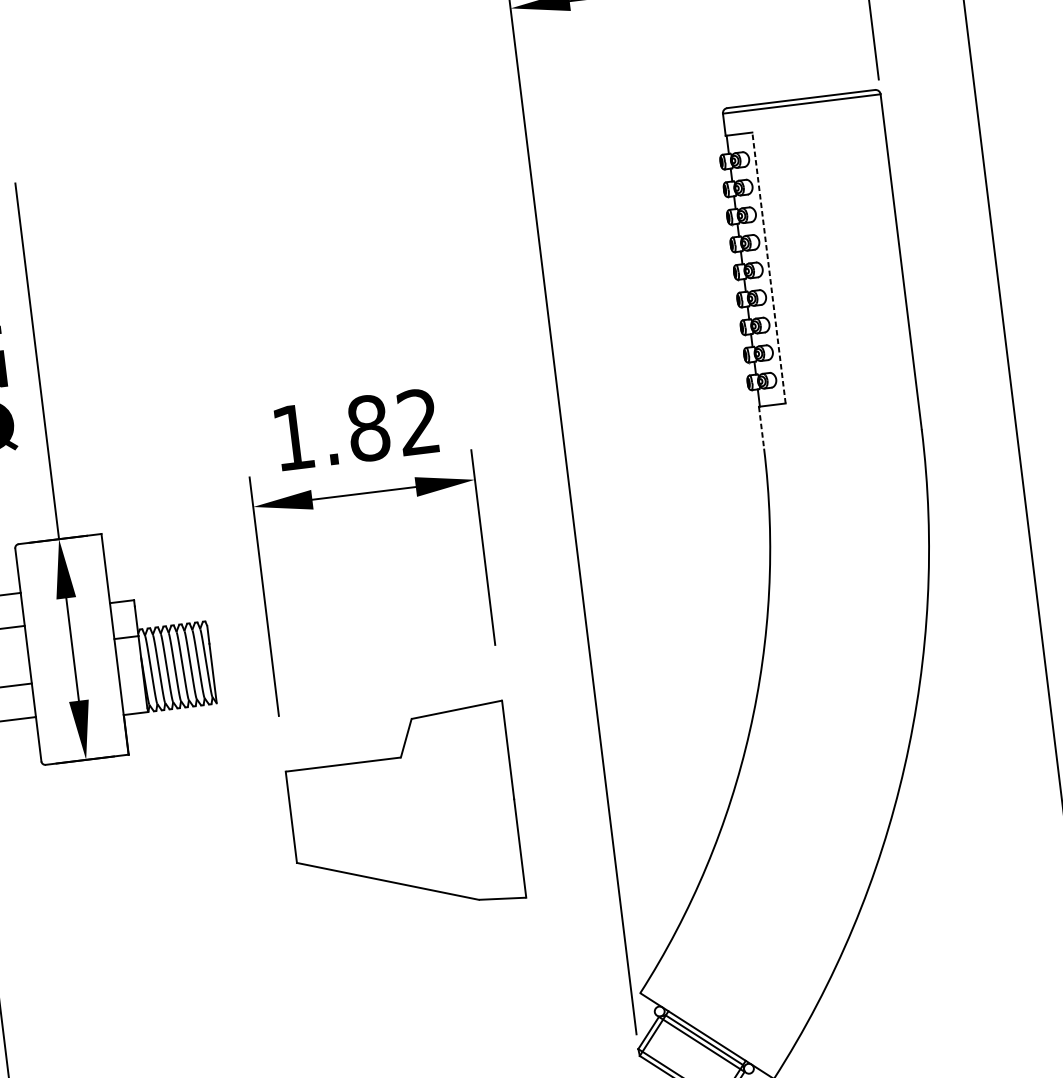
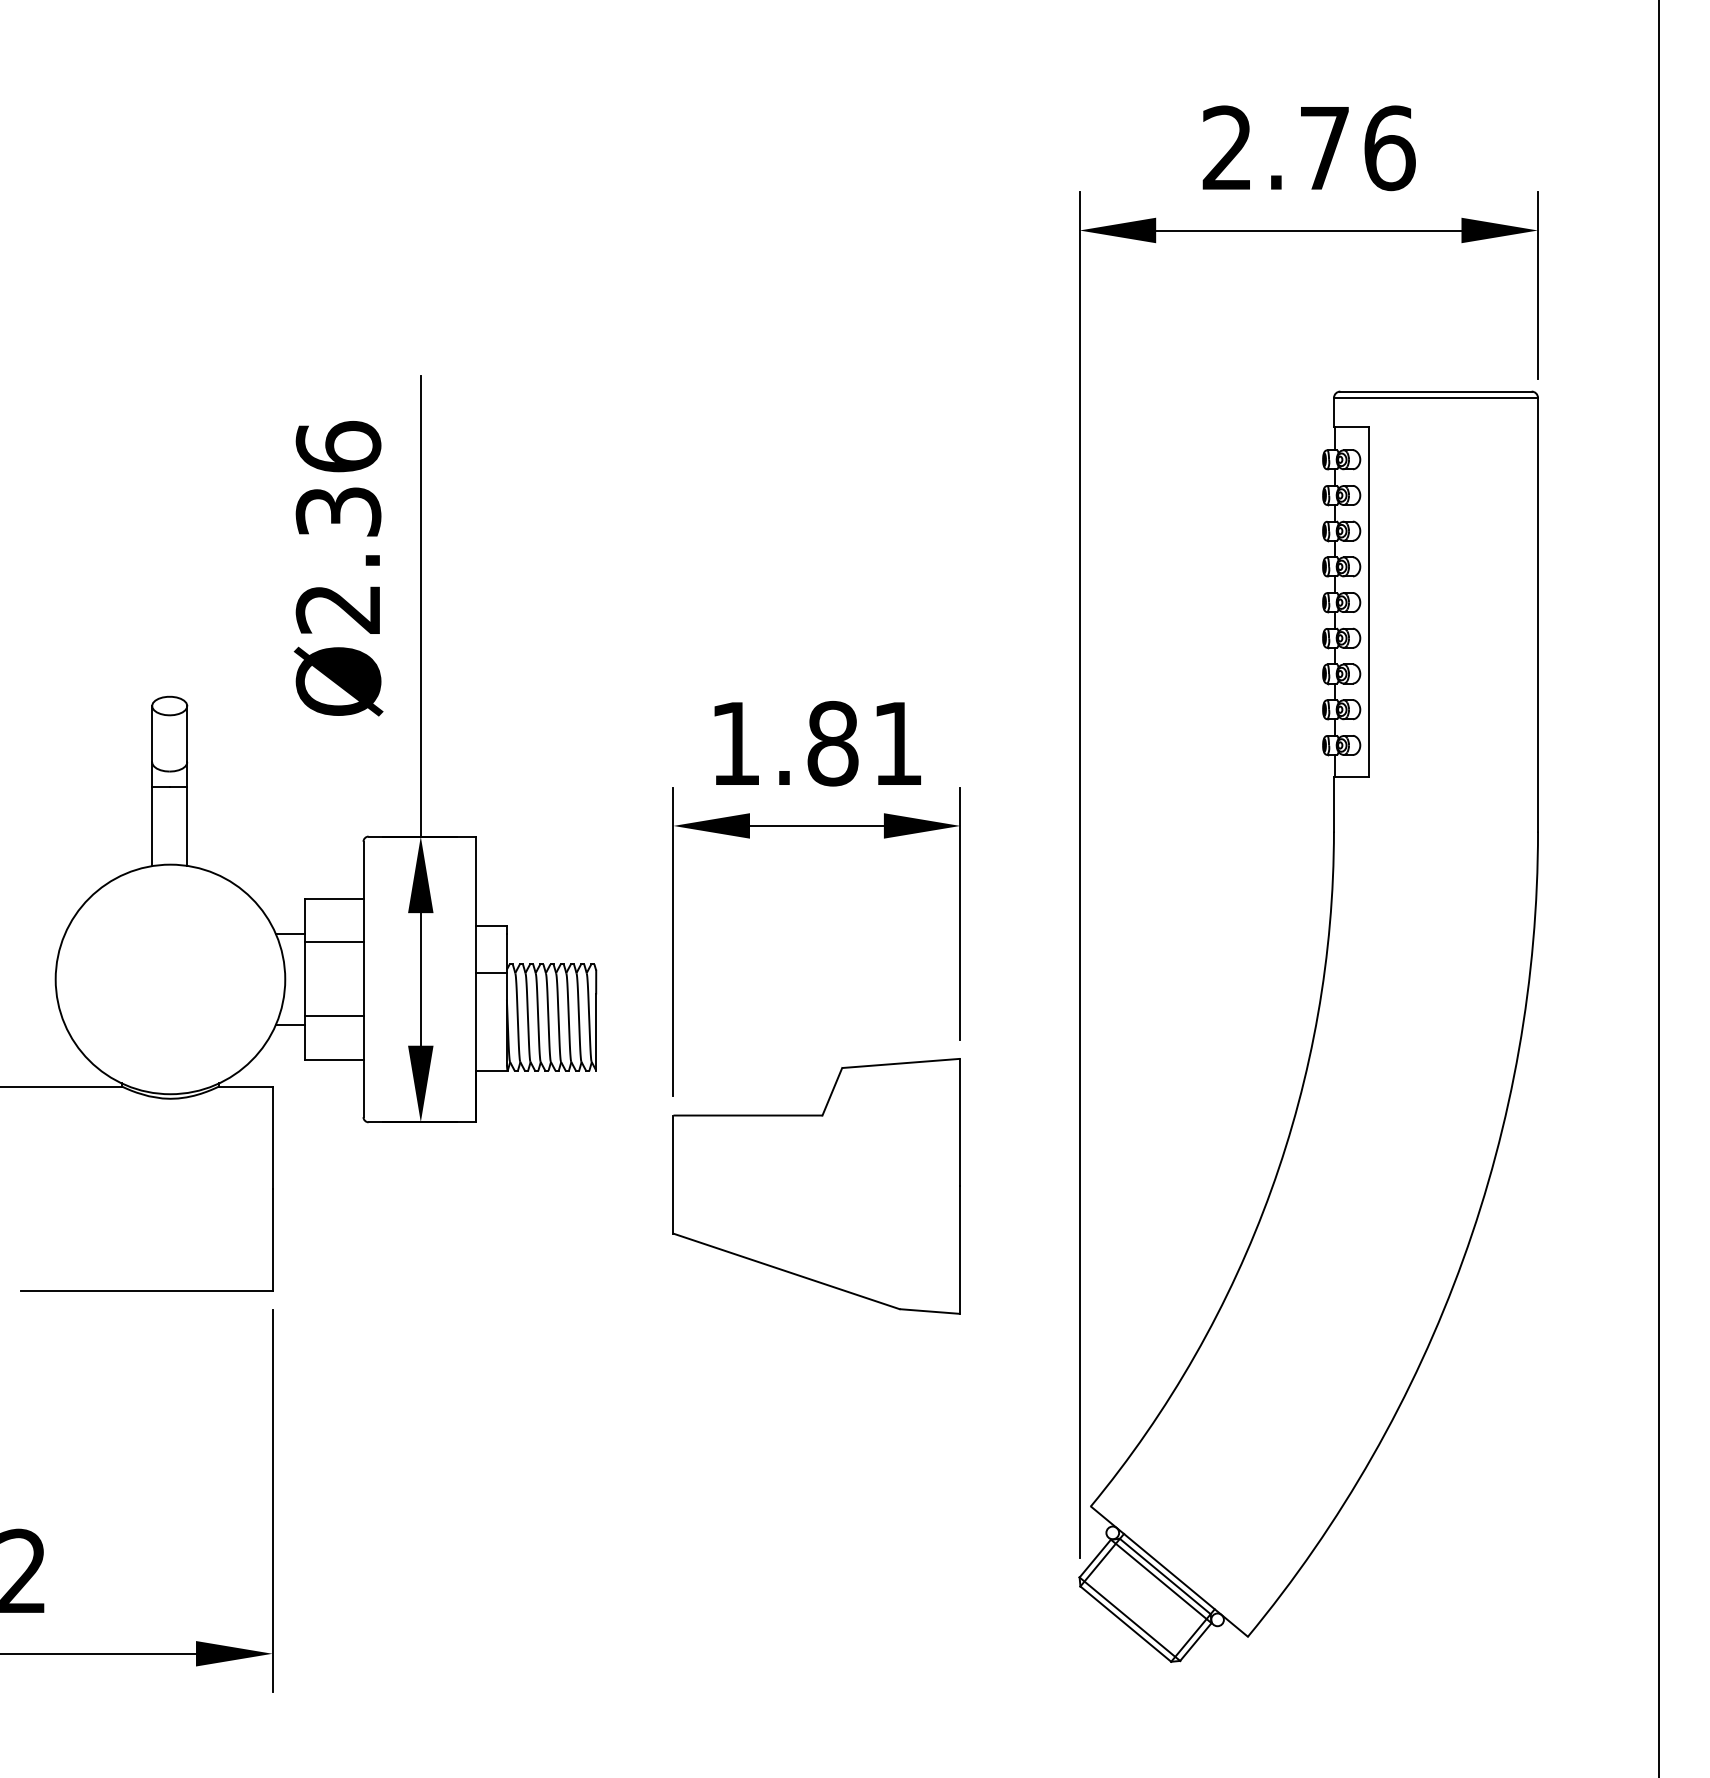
line: (768, 267) -> (1368, 601), dashed -> solid
text: (418, 421) -> (897, 742), 1.82 -> 1.81
line: (761, 427) -> (1333, 804), dashed -> solid
part: (403, 812) -> (816, 1186), moved

